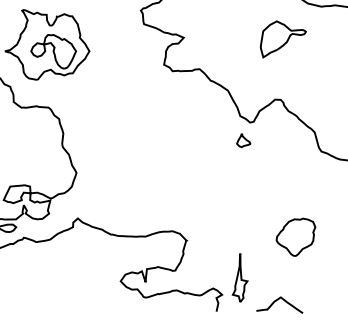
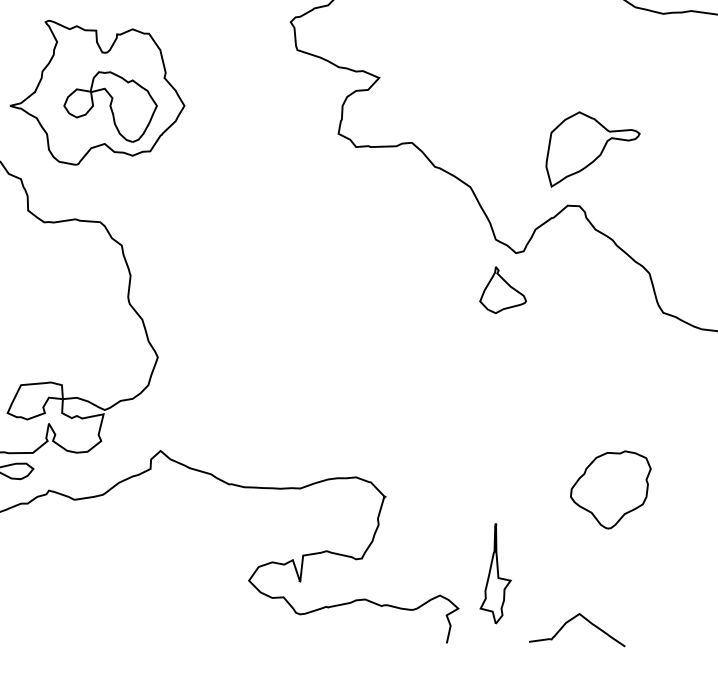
part: (282, 39) -> (591, 149), moved
part: (243, 140) -> (502, 290), size x1.67

